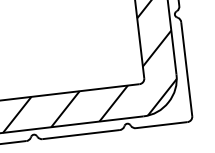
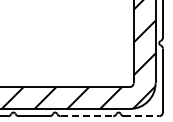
line: (161, 125) -> (141, 116), solid -> dashed
line: (82, 134) -> (87, 116), solid -> dashed

